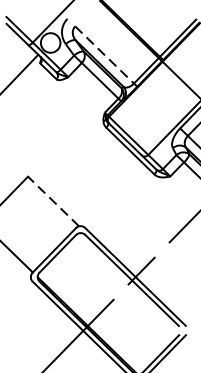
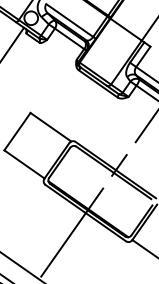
line: (104, 54) -> (69, 20), dashed -> solid
line: (52, 201) -> (50, 127), dashed -> solid

